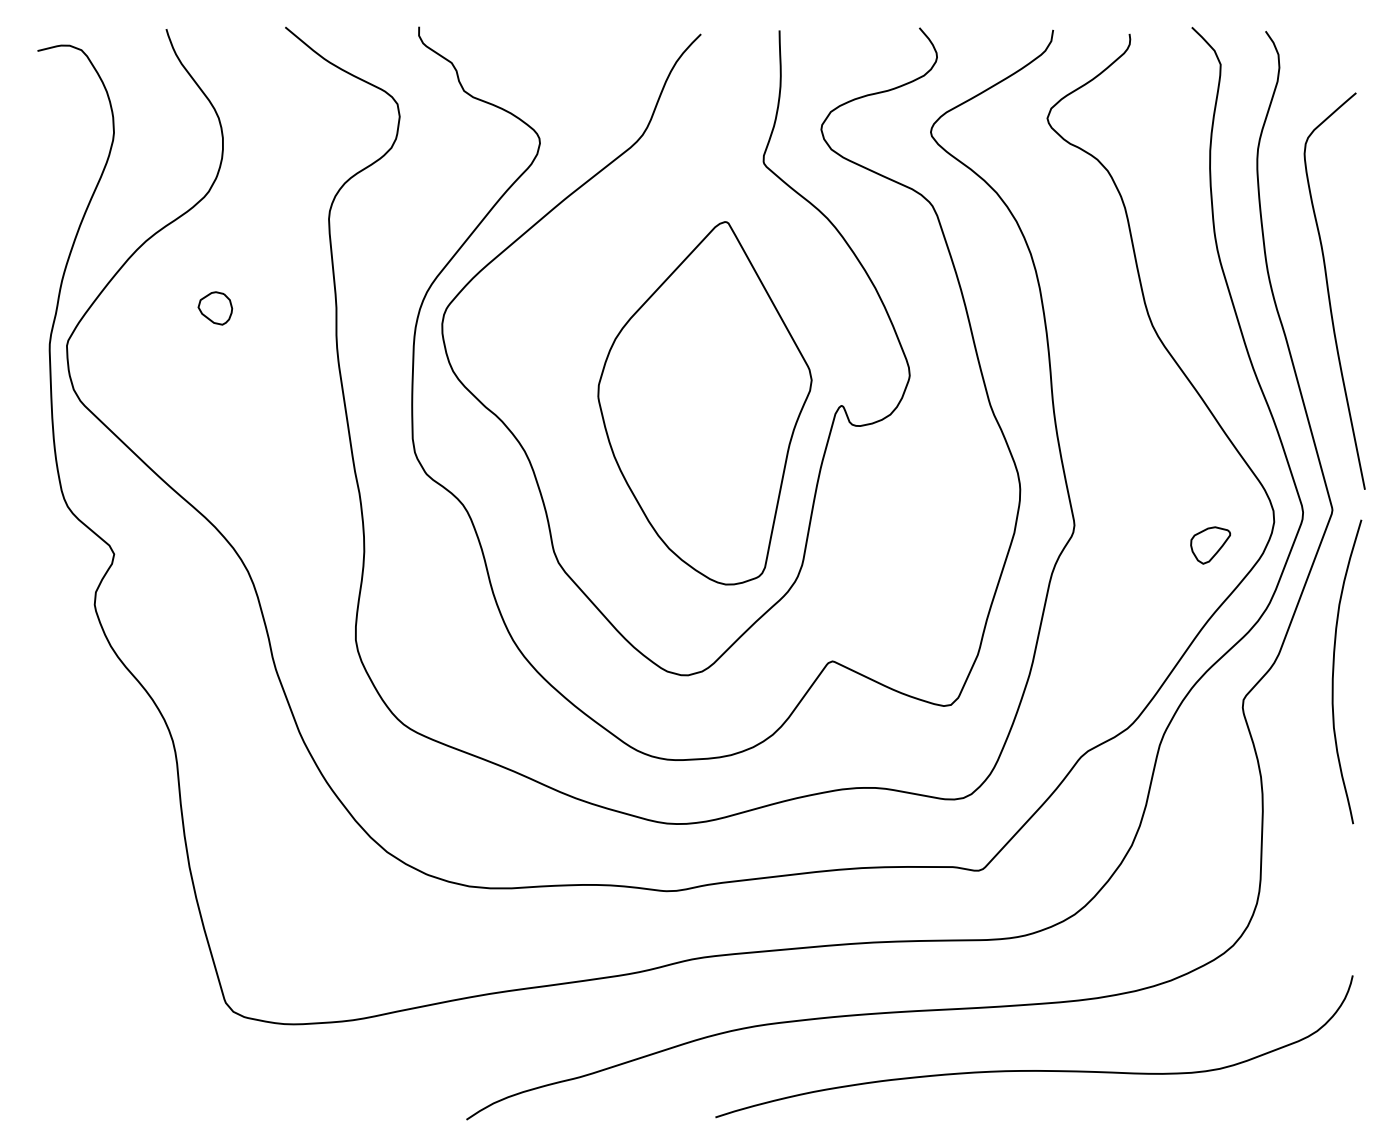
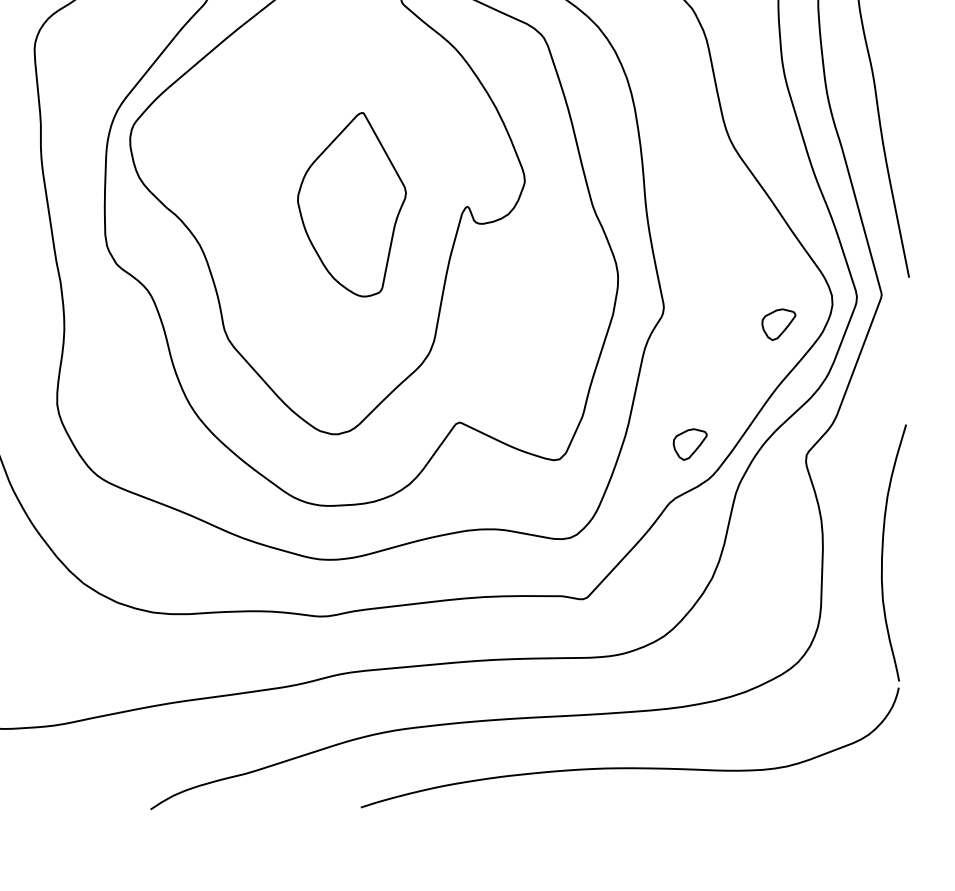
part: (704, 403) -> (351, 204), size x0.6
curve: (1334, 671) -> (883, 552), moved
part: (1105, 687) -> (690, 444), added

